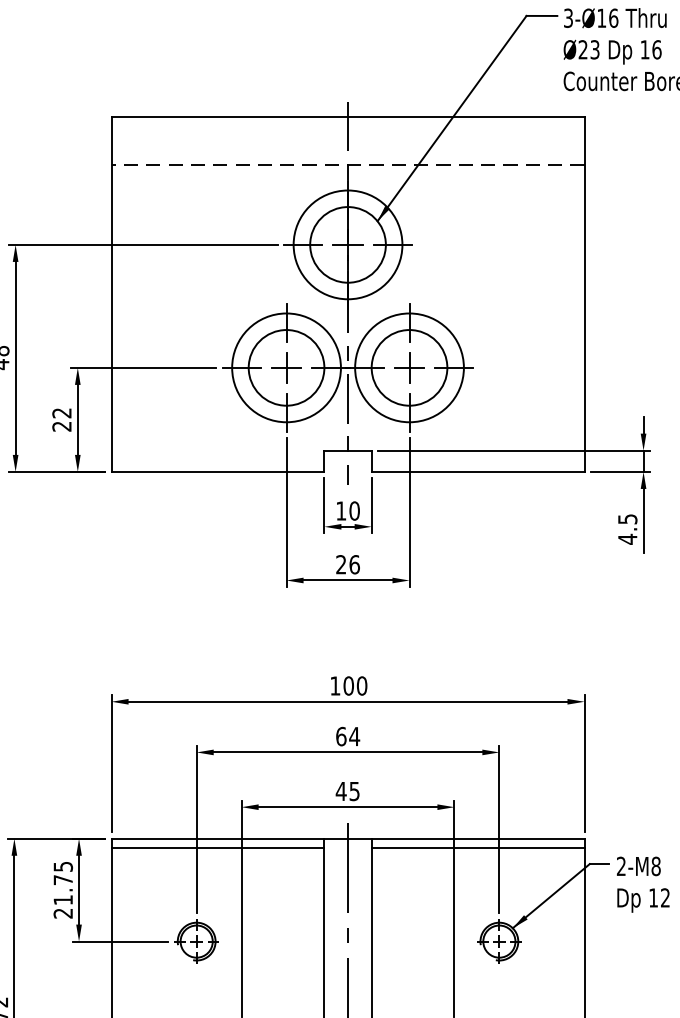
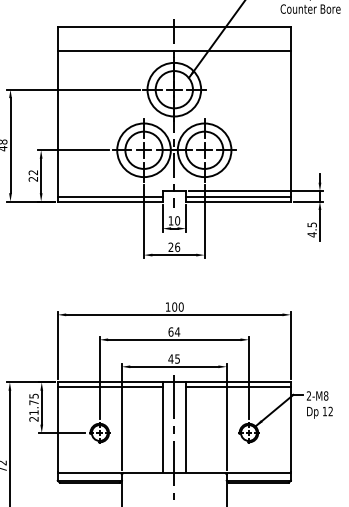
line: (348, 165) -> (174, 50), dashed -> solid
line: (216, 461) -> (109, 196), added
line: (476, 461) -> (237, 196), added

